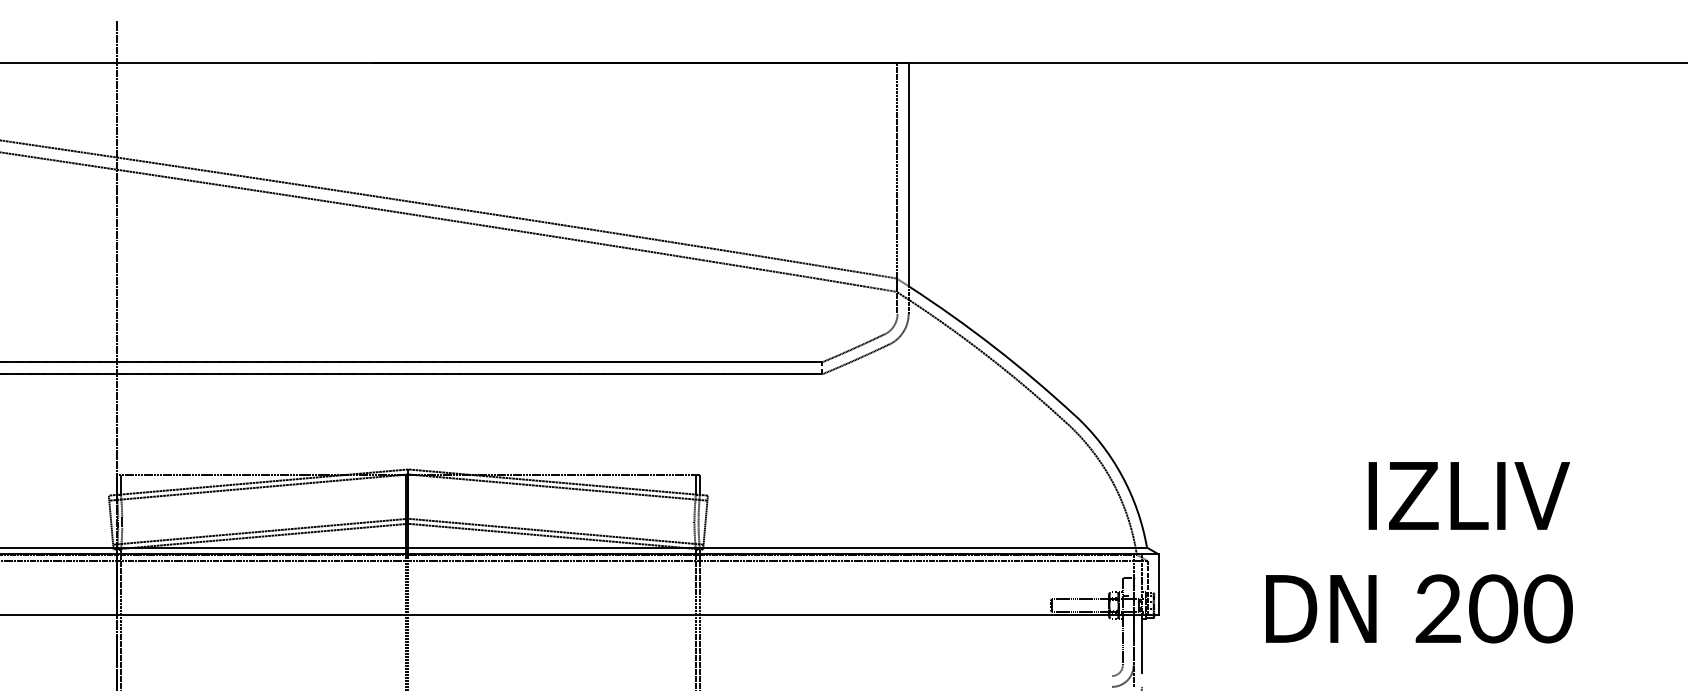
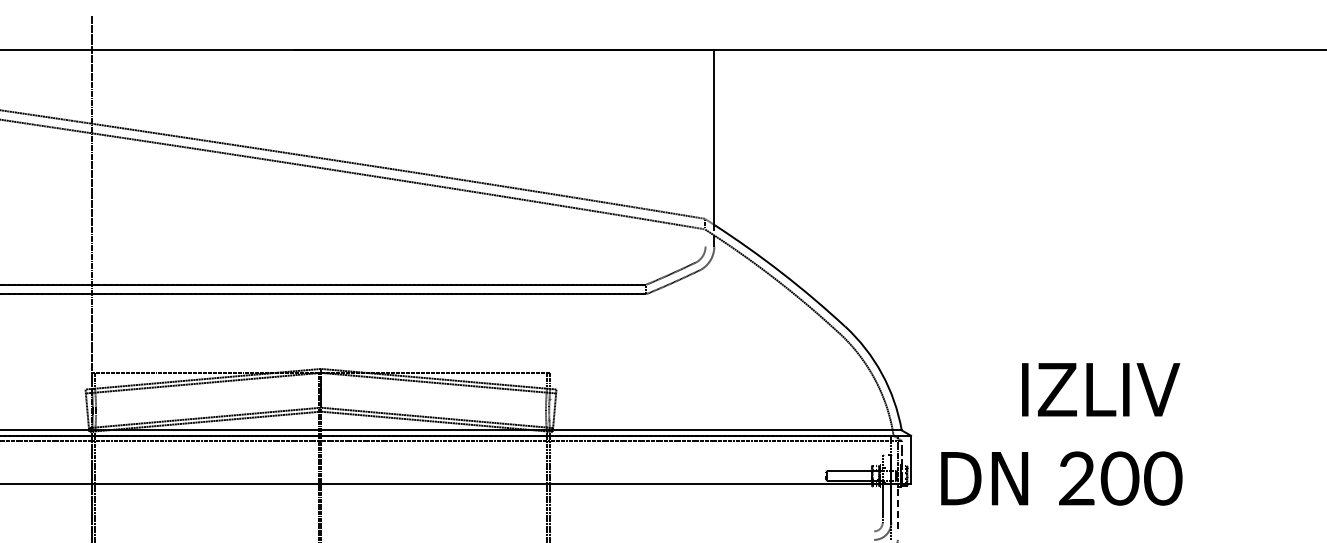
line: (897, 187) -> (705, 147), removed
text: (1418, 552) -> (1061, 434), moved
line: (1141, 645) -> (897, 507), solid -> dashed

